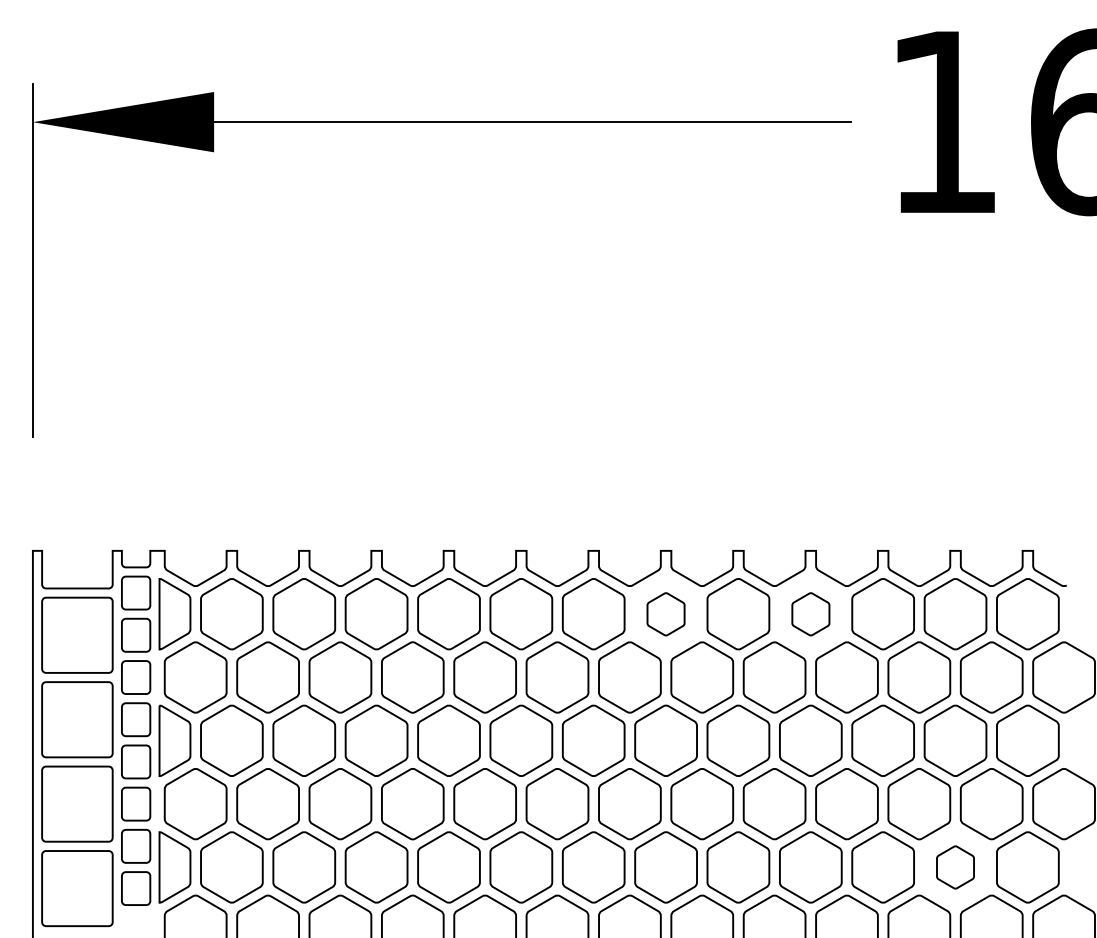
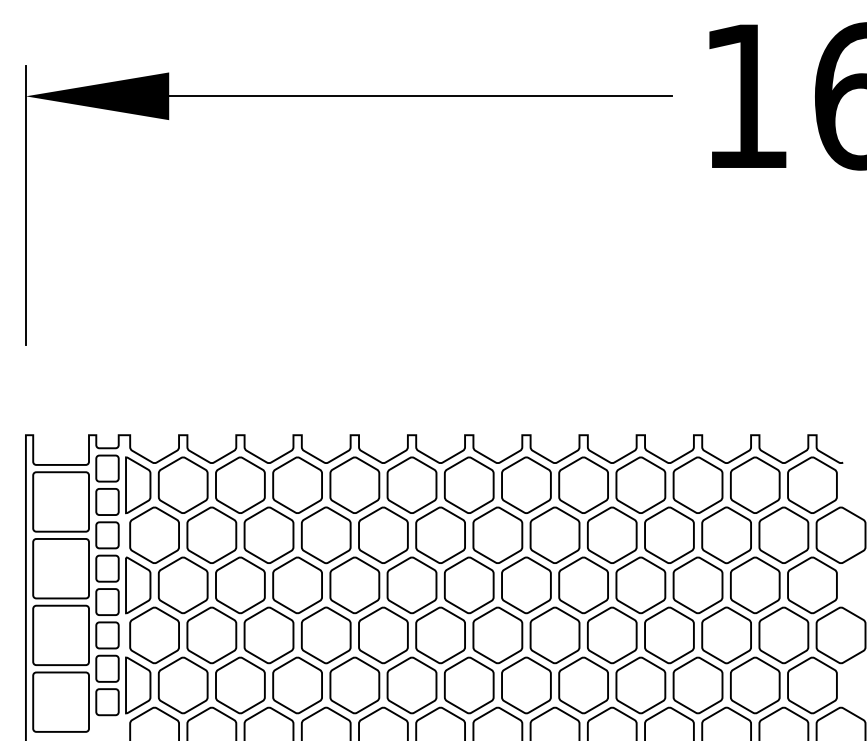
part: (665, 614) -> (525, 485), size x1.67
part: (810, 614) -> (640, 485), size x1.67
part: (955, 867) -> (755, 685), size x1.67

